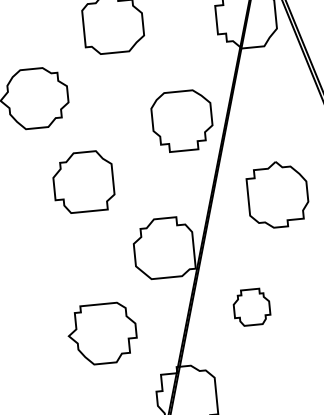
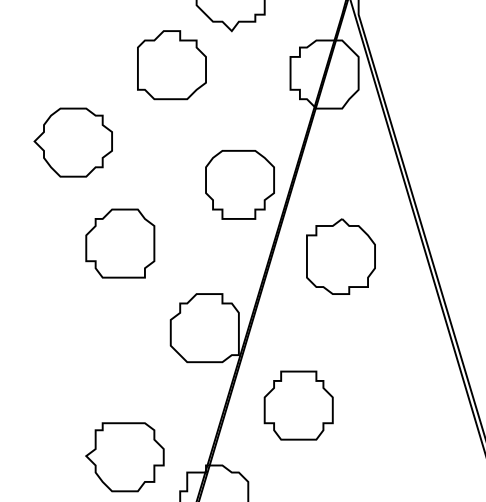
part: (277, 194) -> (340, 256), moved
part: (251, 307) -> (298, 405), size x1.67
part: (102, 334) -> (124, 457), moved

